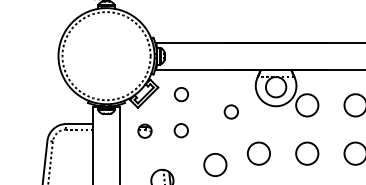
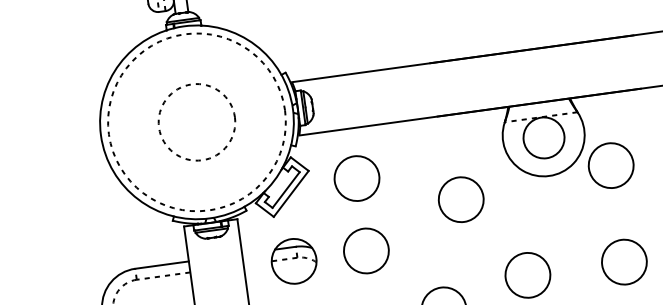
circle: (106, 55) -> (196, 120), added
circle: (181, 94) -> (357, 178), size x1.67
circle: (231, 111) -> (461, 198), size x1.67
circle: (181, 130) -> (366, 250), size x1.67
part: (144, 131) -> (293, 262), size x1.67

